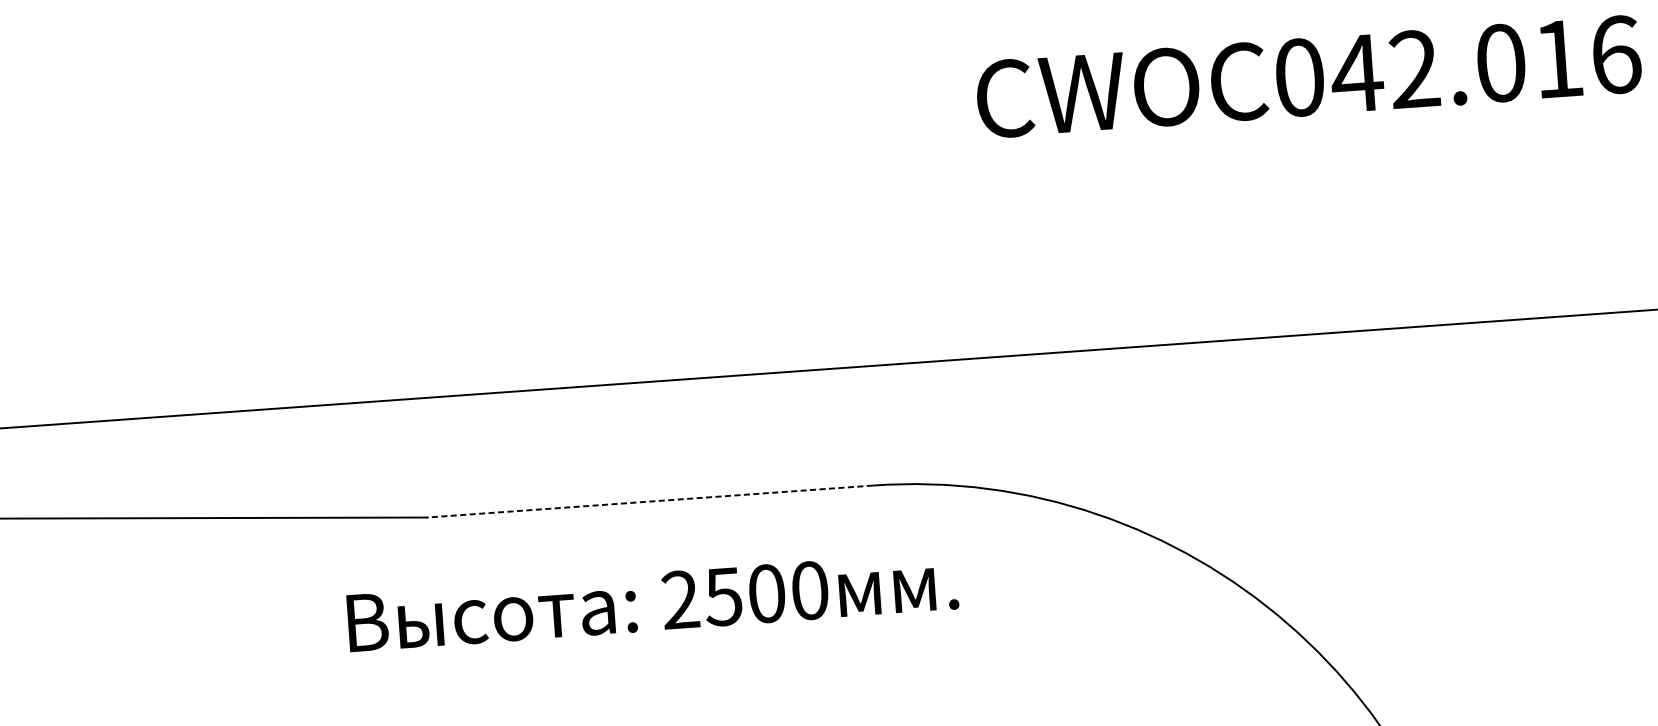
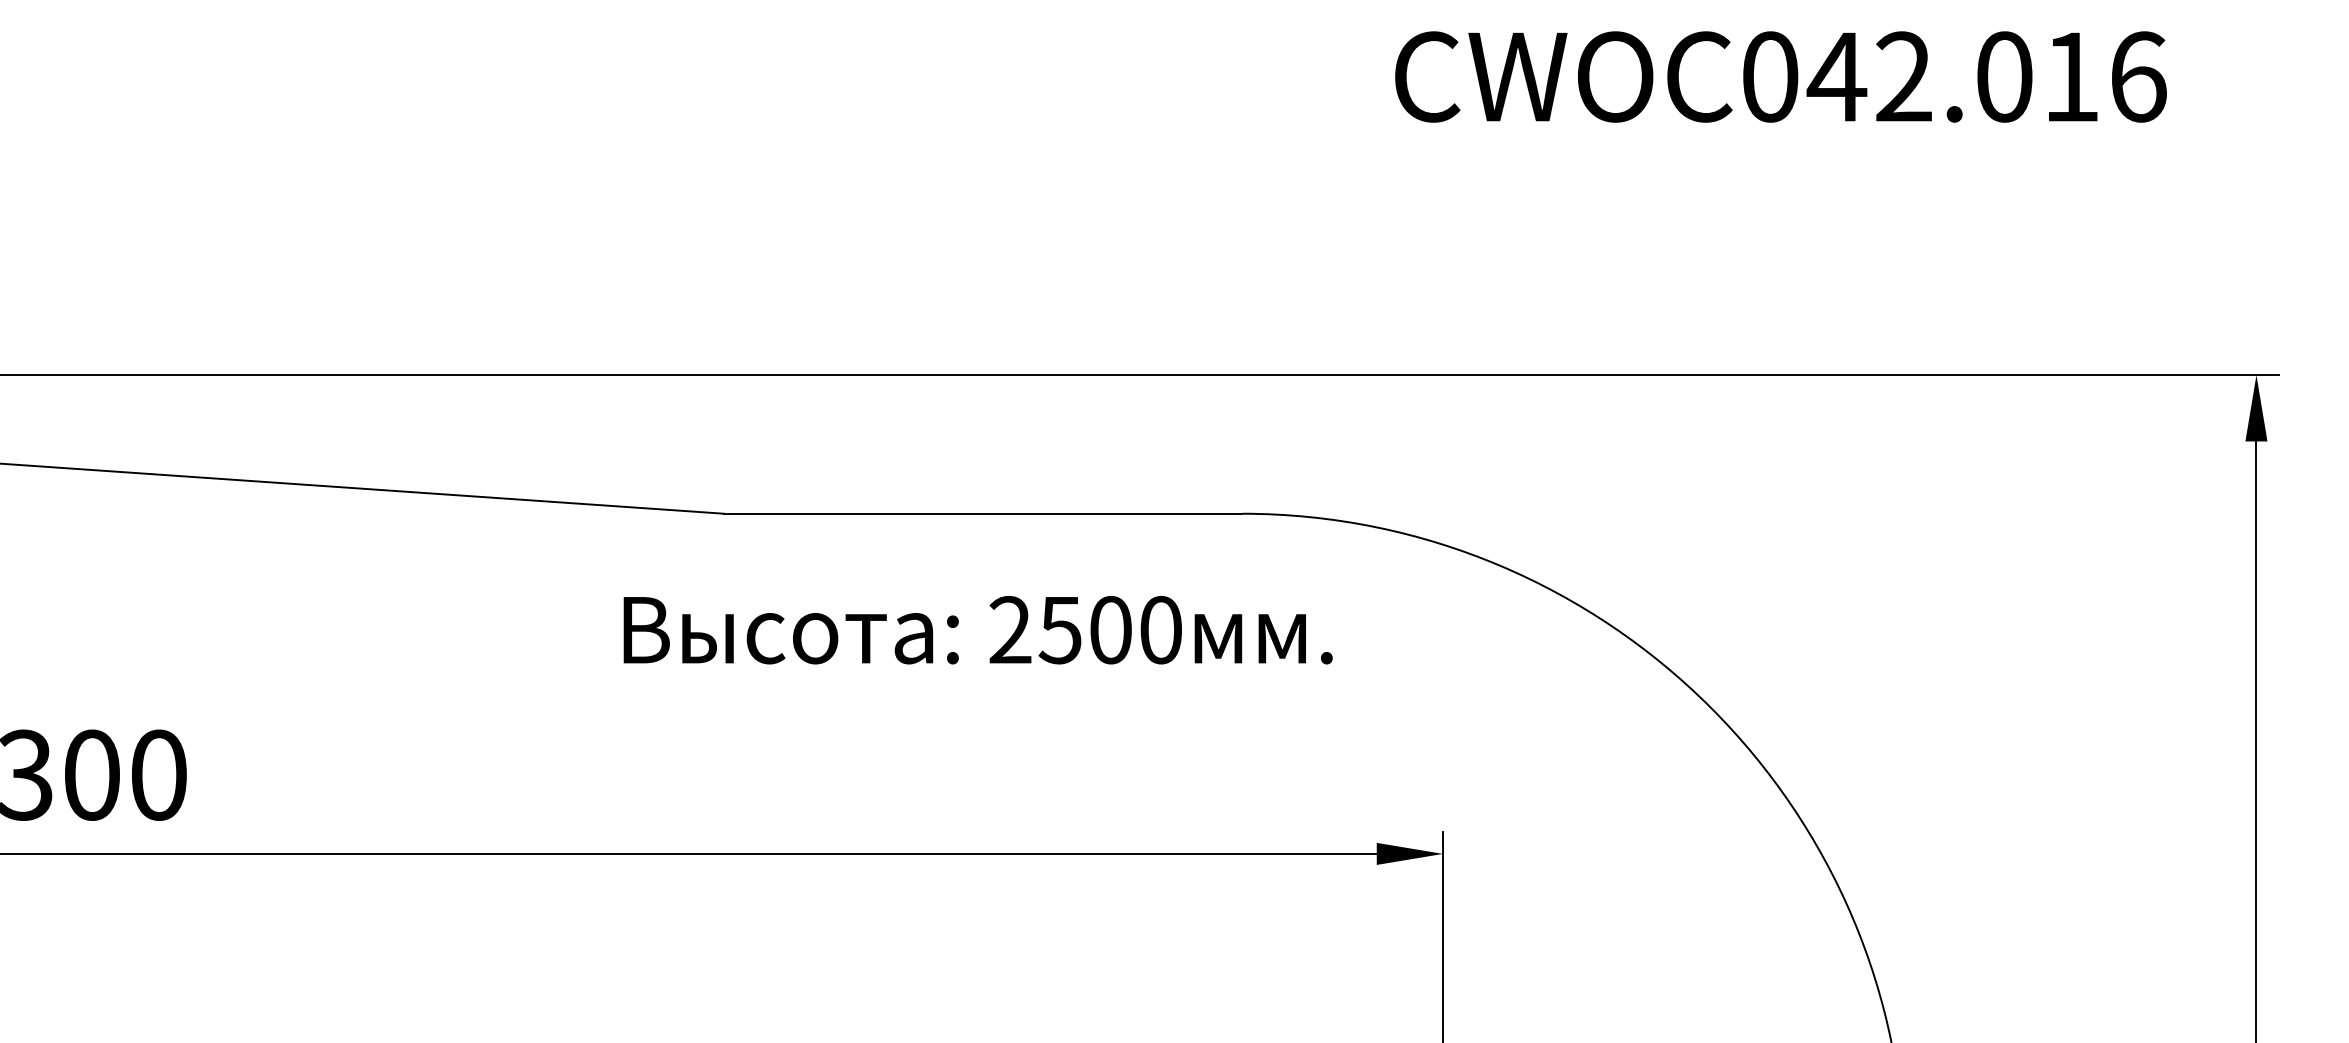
line: (649, 501) -> (982, 513), dashed -> solid

